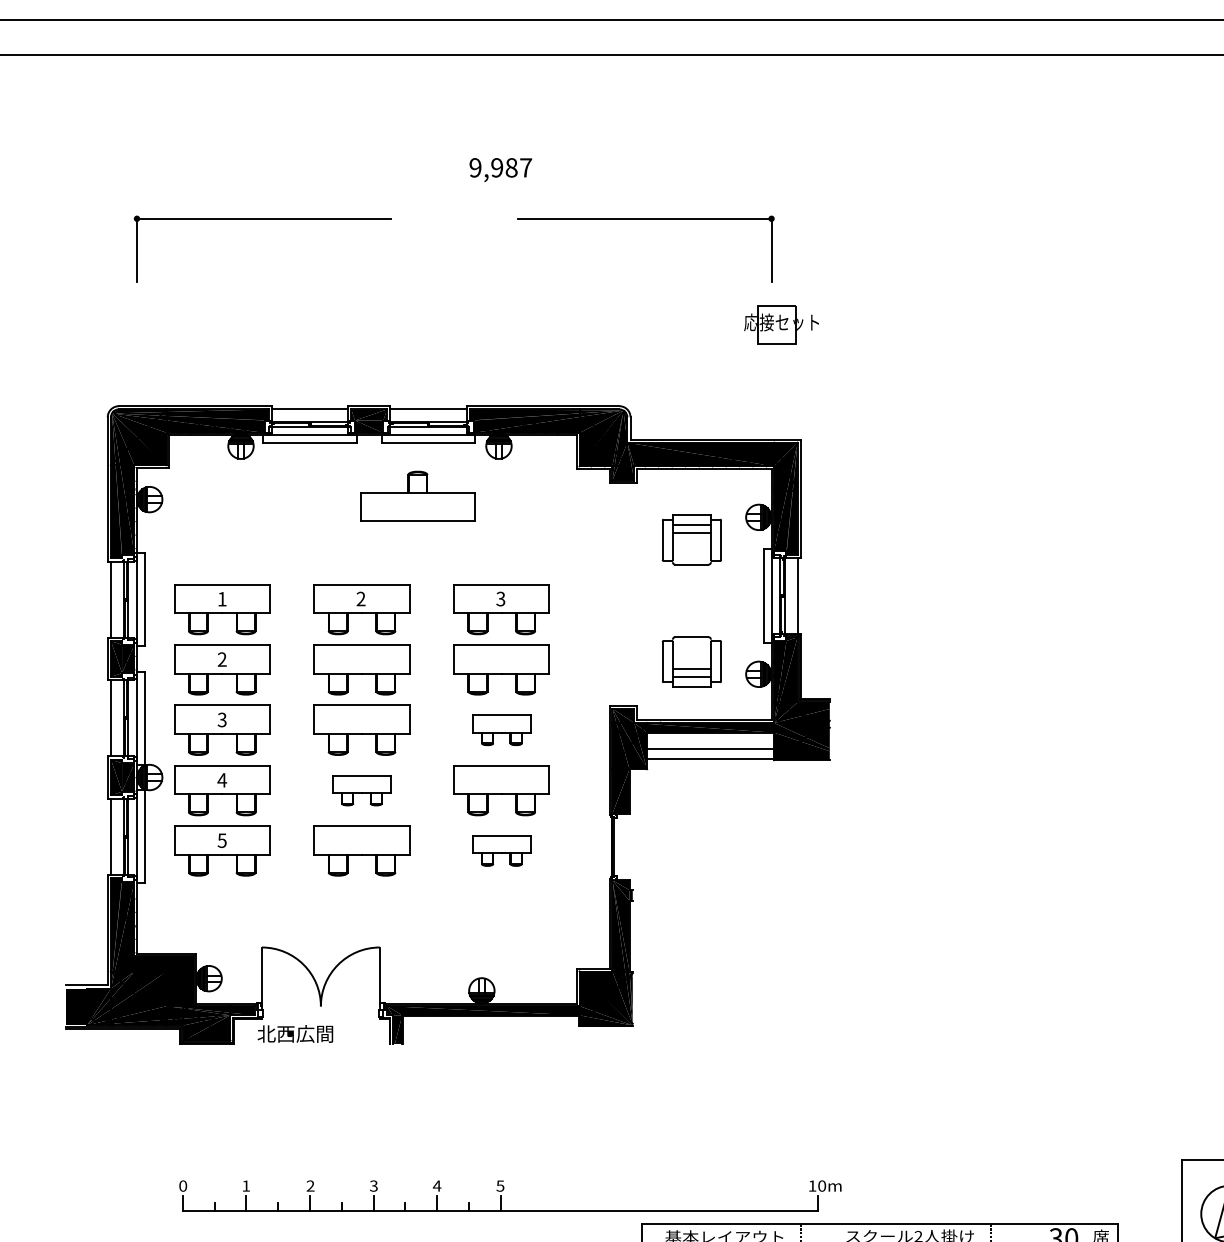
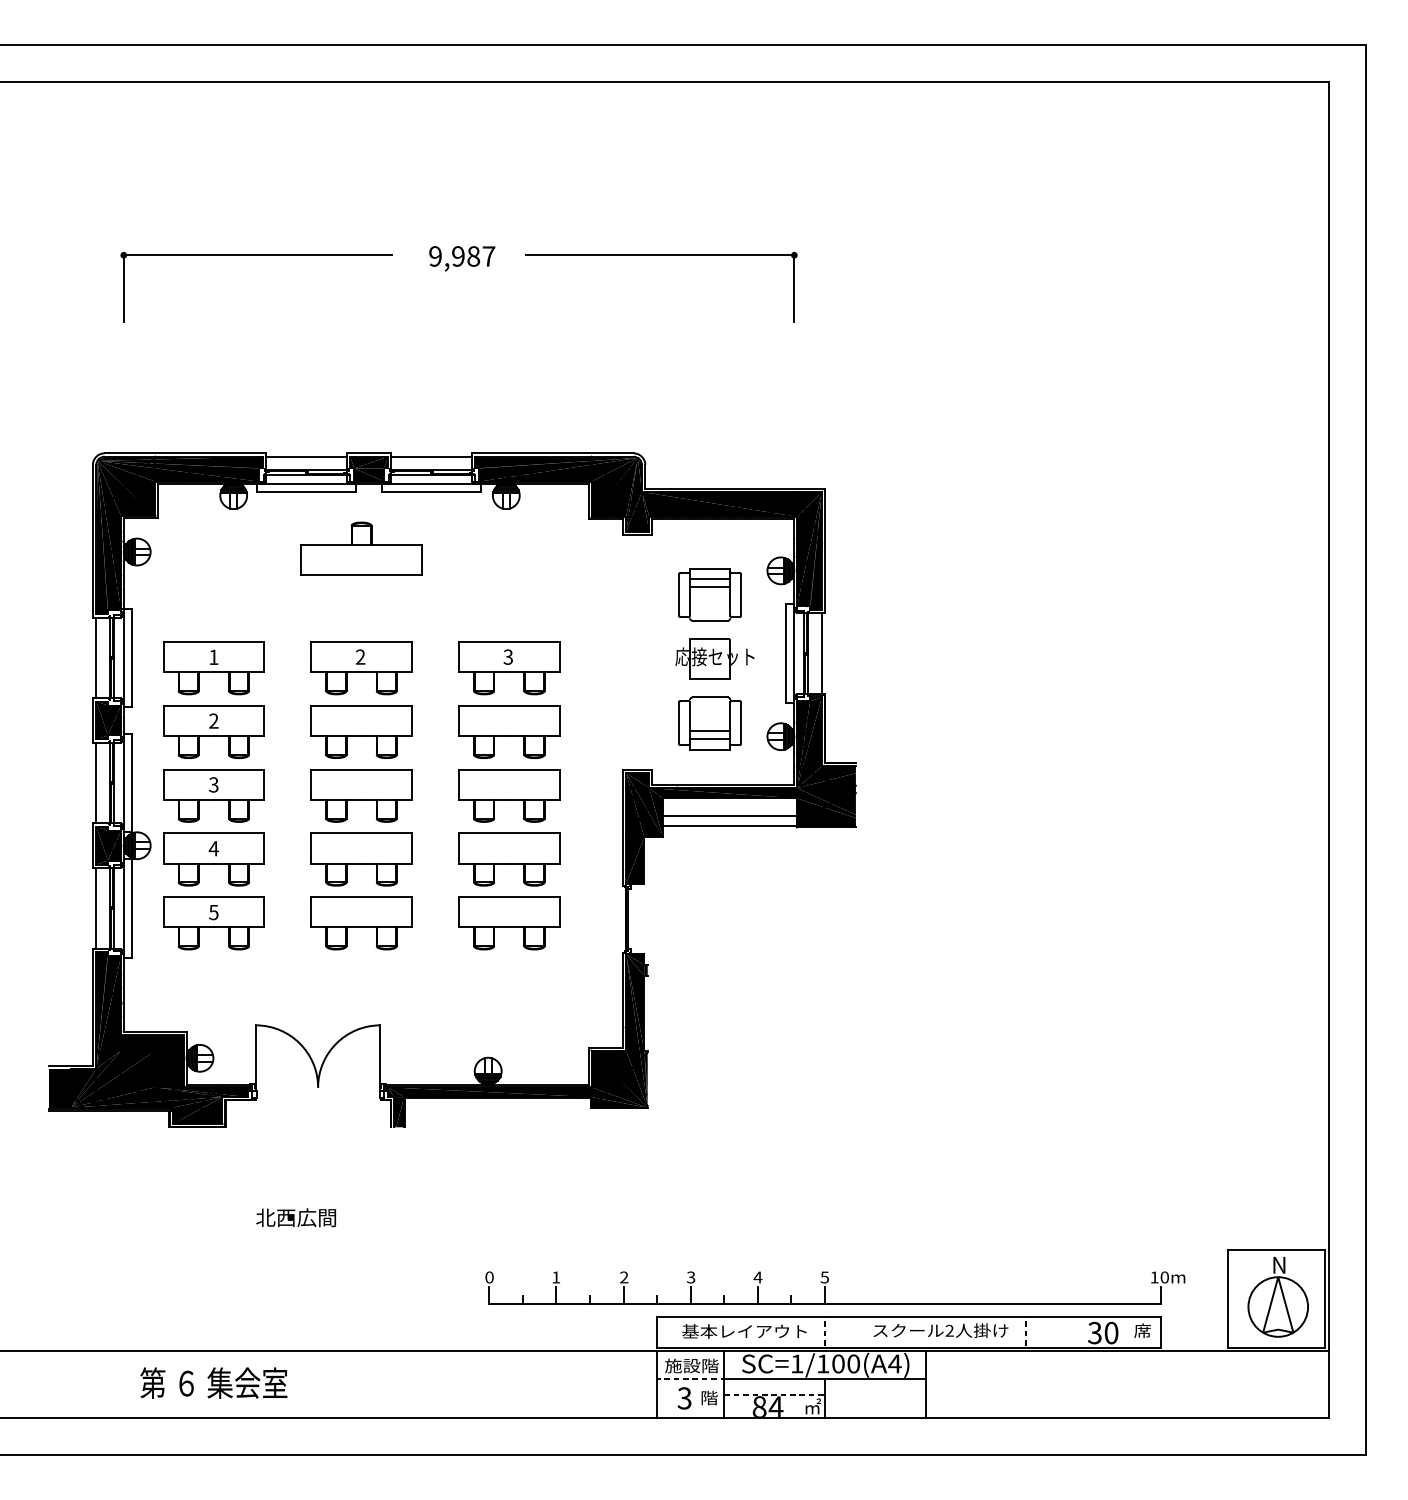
text: (501, 169) -> (462, 258), moved
part: (781, 324) -> (714, 658), moved
part: (417, 496) -> (361, 548), moved
part: (502, 729) -> (509, 795), size x1.67
part: (361, 790) -> (361, 859), size x1.67
part: (502, 851) -> (509, 923), size x1.67
text: (294, 1033) -> (295, 1217), moved
part: (503, 1189) -> (828, 1281), moved

